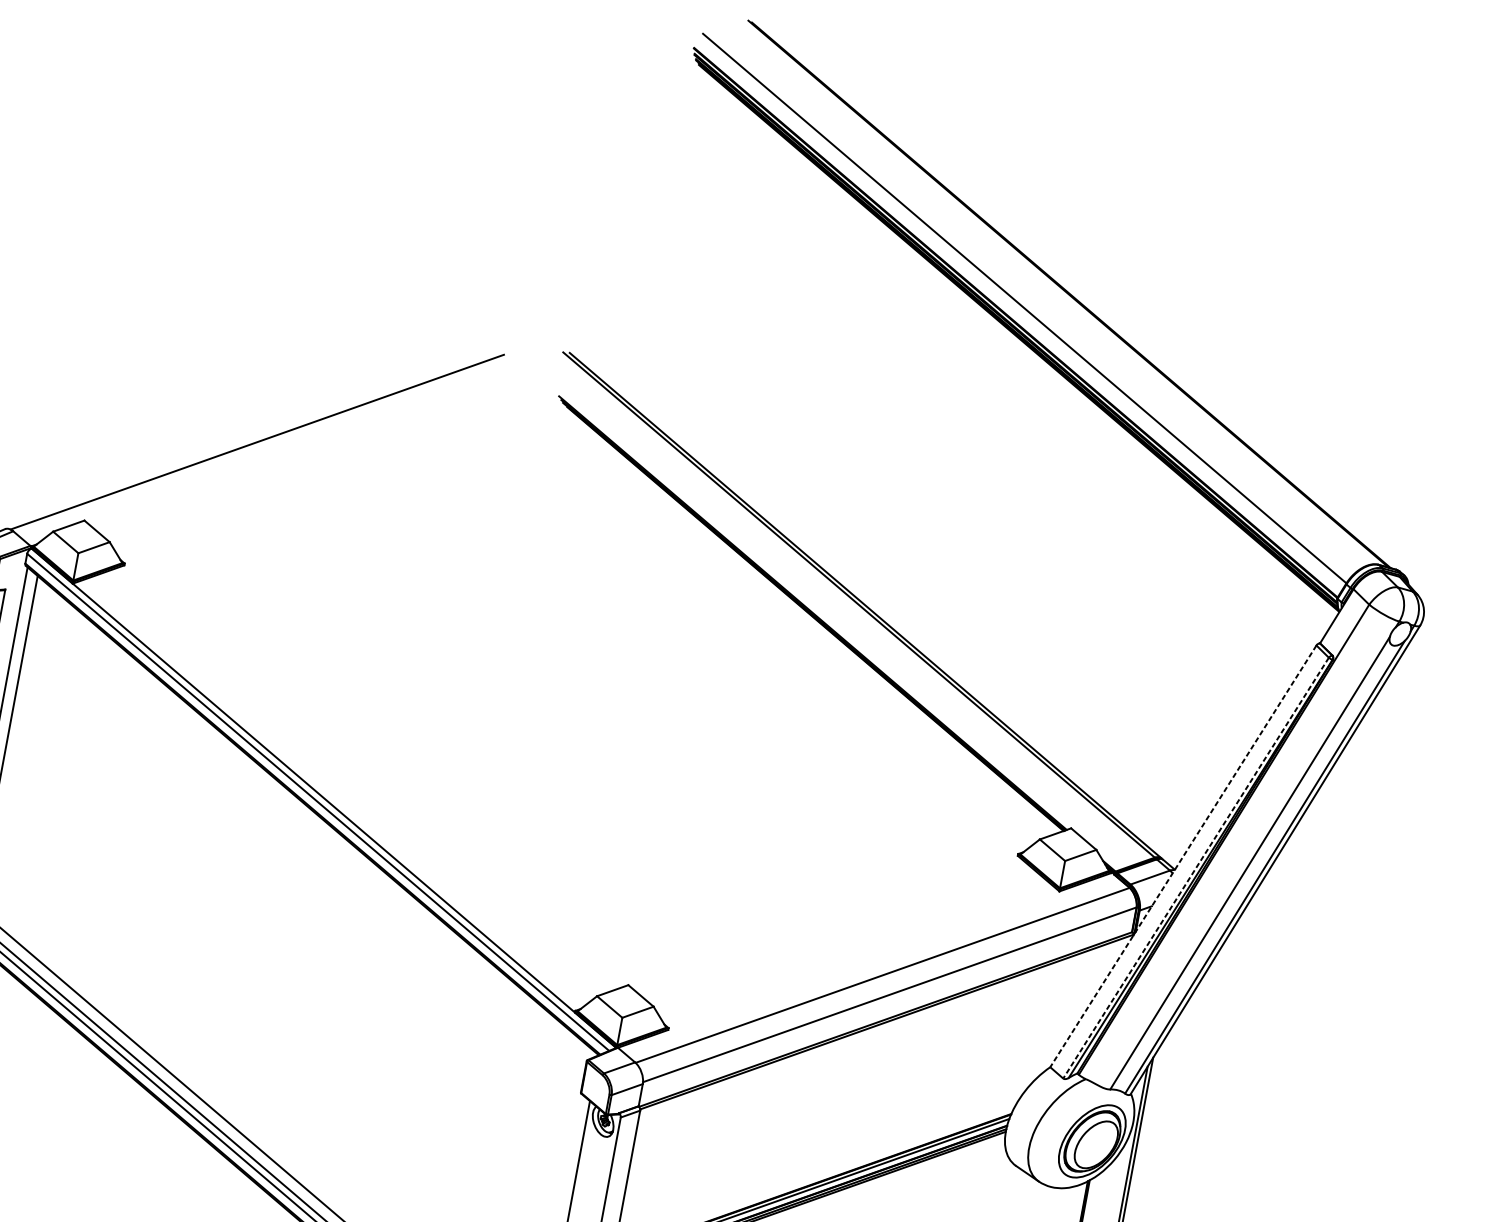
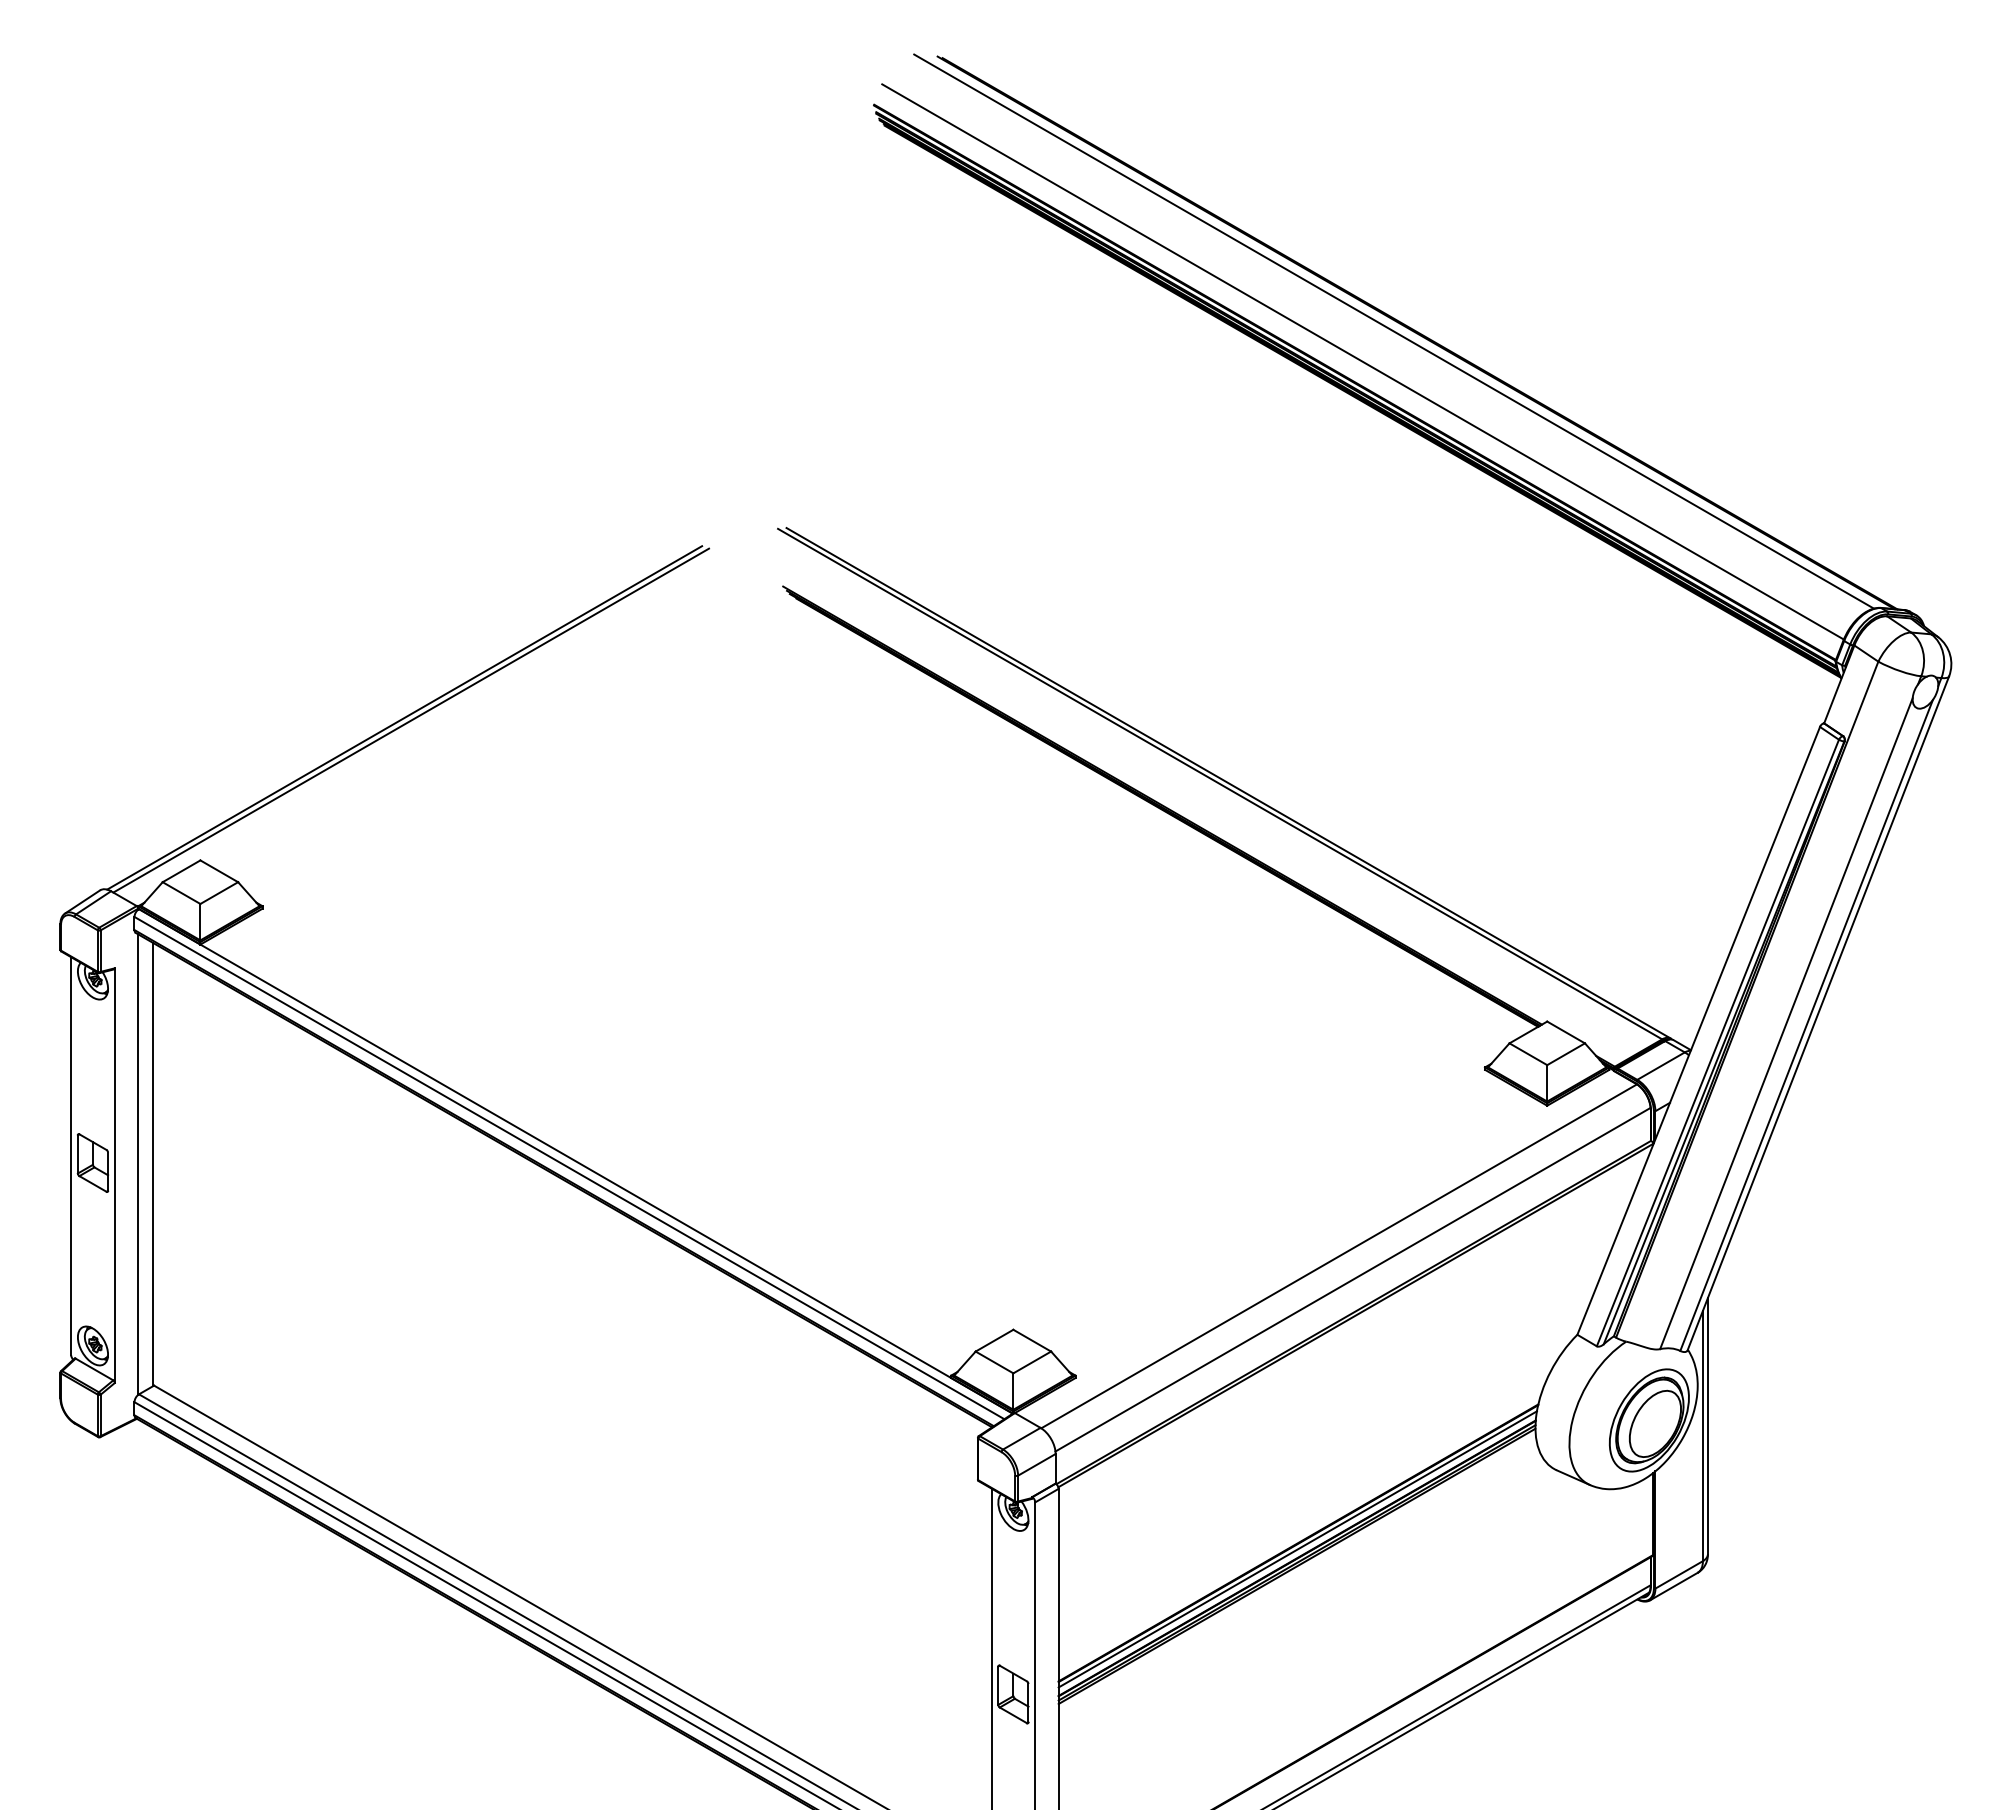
line: (1051, 289) -> (1393, 331), added
line: (262, 445) -> (411, 720), added
line: (1183, 856) -> (1698, 1031), dashed -> solid
line: (1195, 868) -> (1717, 1043), dashed -> solid

